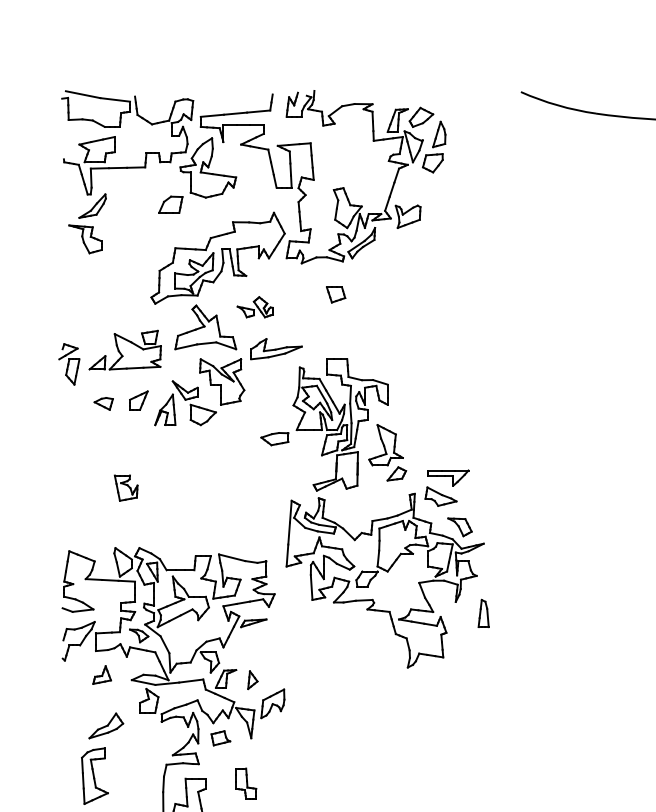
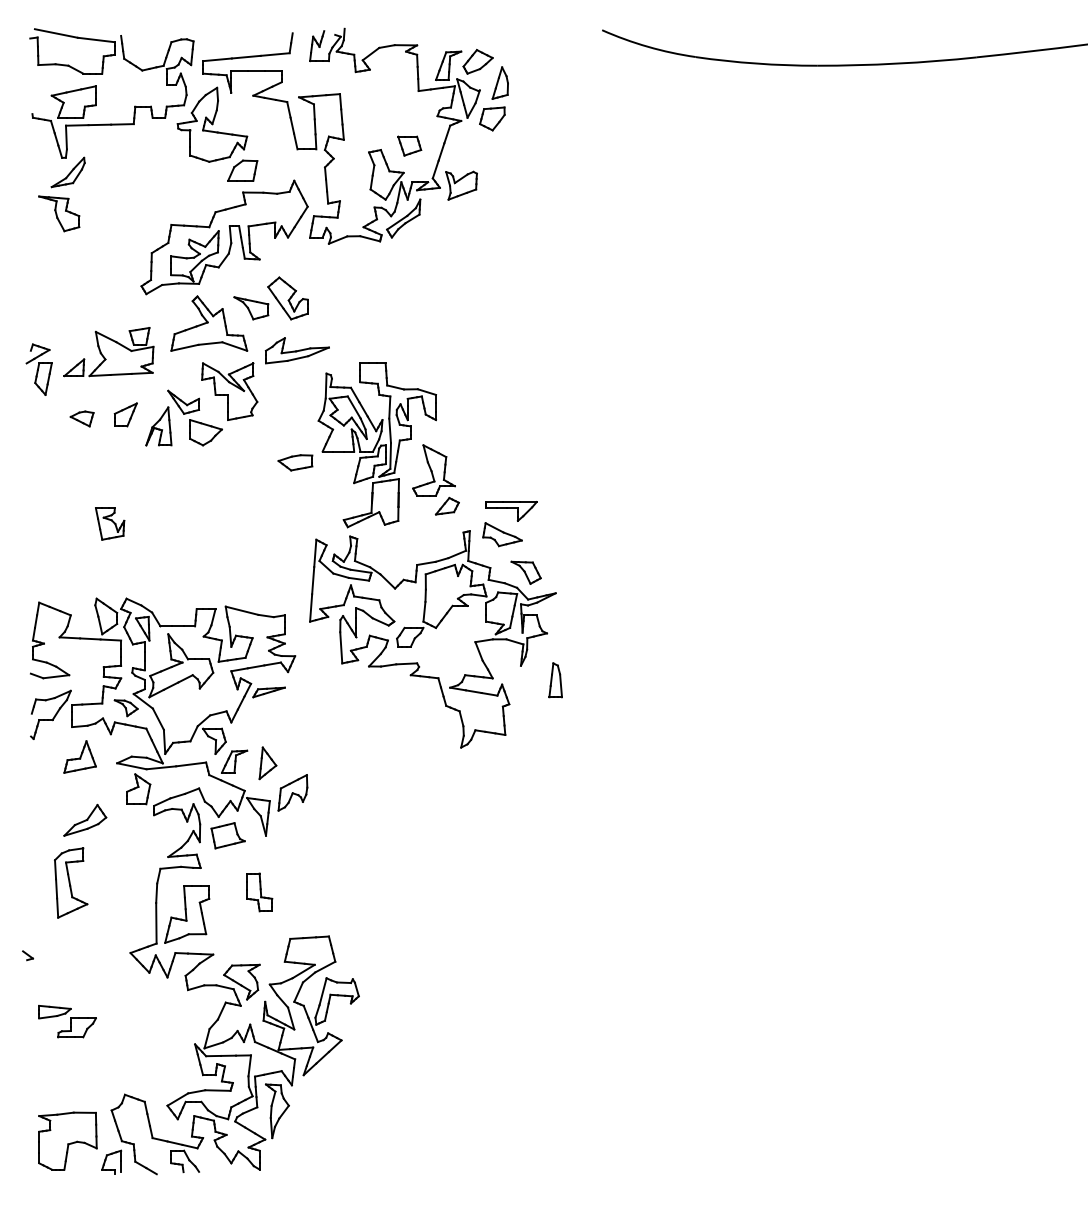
part: (170, 204) -> (242, 170), moved
part: (335, 294) -> (409, 145), moved
part: (254, 307) -> (270, 298), size x1.67
part: (101, 674) -> (79, 756), size x1.43
part: (252, 680) -> (267, 763), size x1.43
part: (220, 738) -> (227, 835), size x1.43

